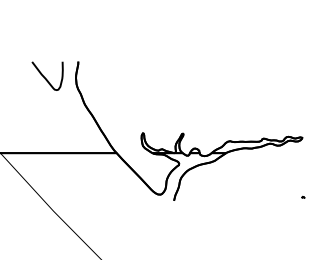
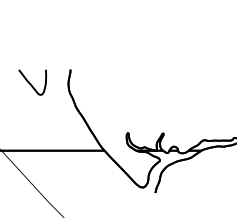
curve: (45, 77) -> (30, 83), moved

